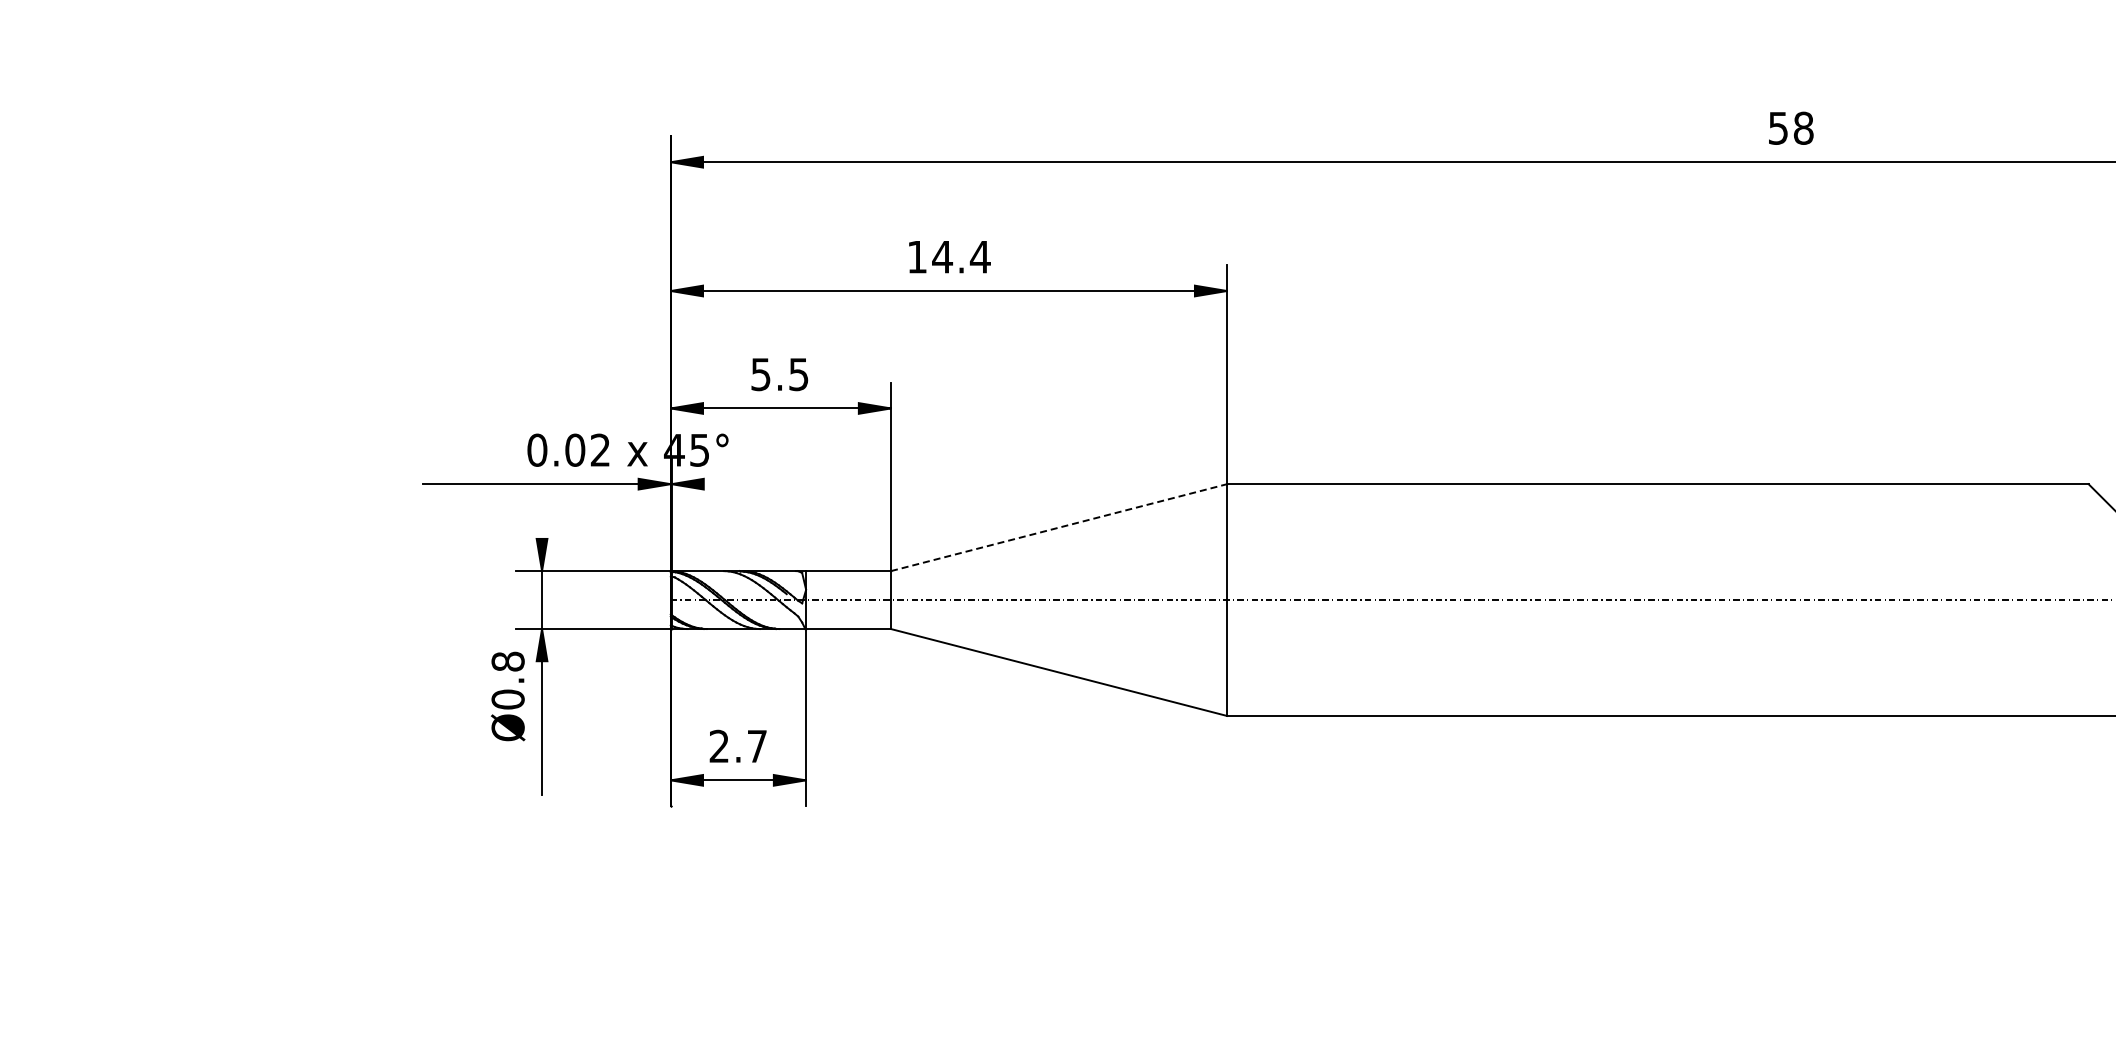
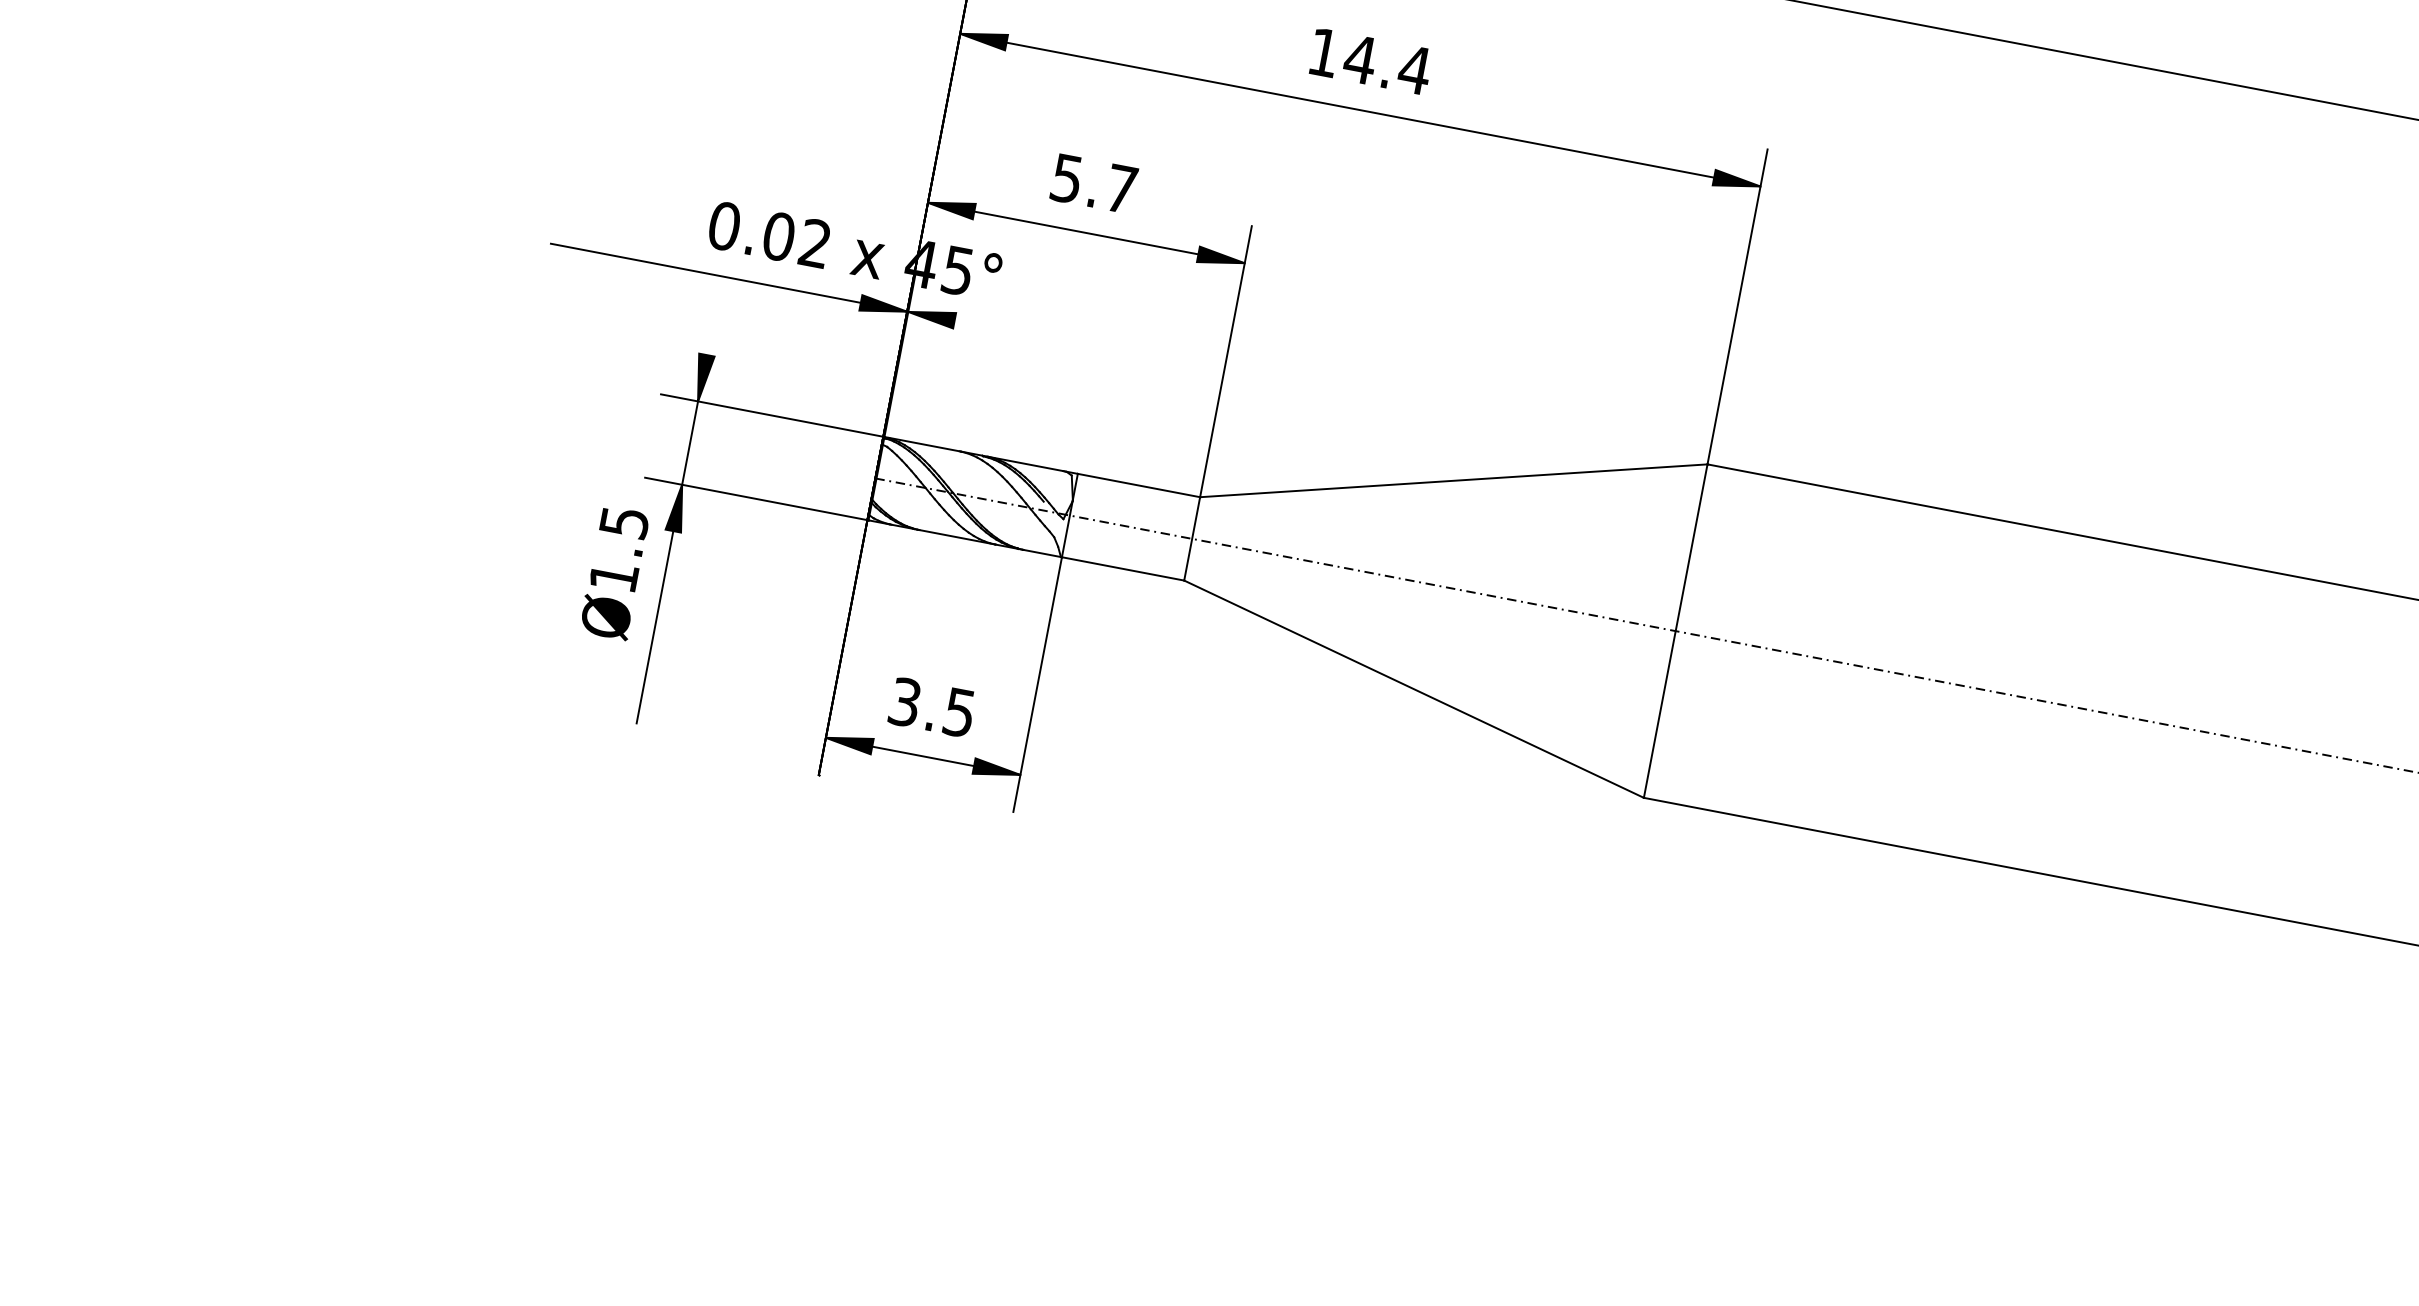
text: (798, 374) -> (1120, 188), 5.5 -> 5.7
line: (1059, 527) -> (1454, 480), dashed -> solid
text: (507, 680) -> (618, 549), Ø0.8 -> Ø1.5
text: (737, 746) -> (931, 707), 2.7 -> 3.5

